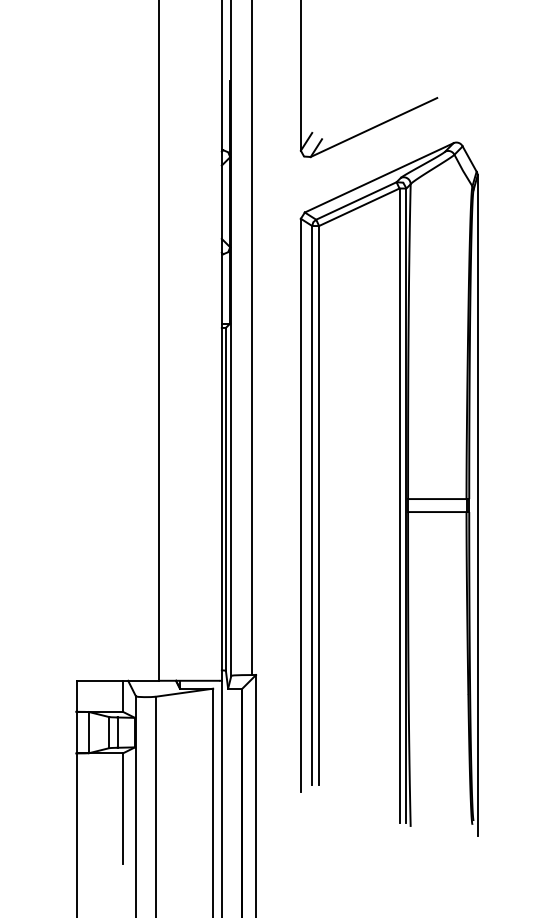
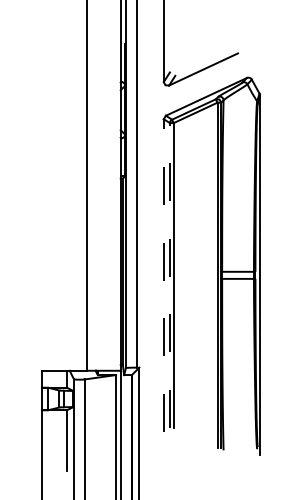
line: (300, 503) -> (163, 274), solid -> dashed
line: (311, 503) -> (169, 274), solid -> dashed

